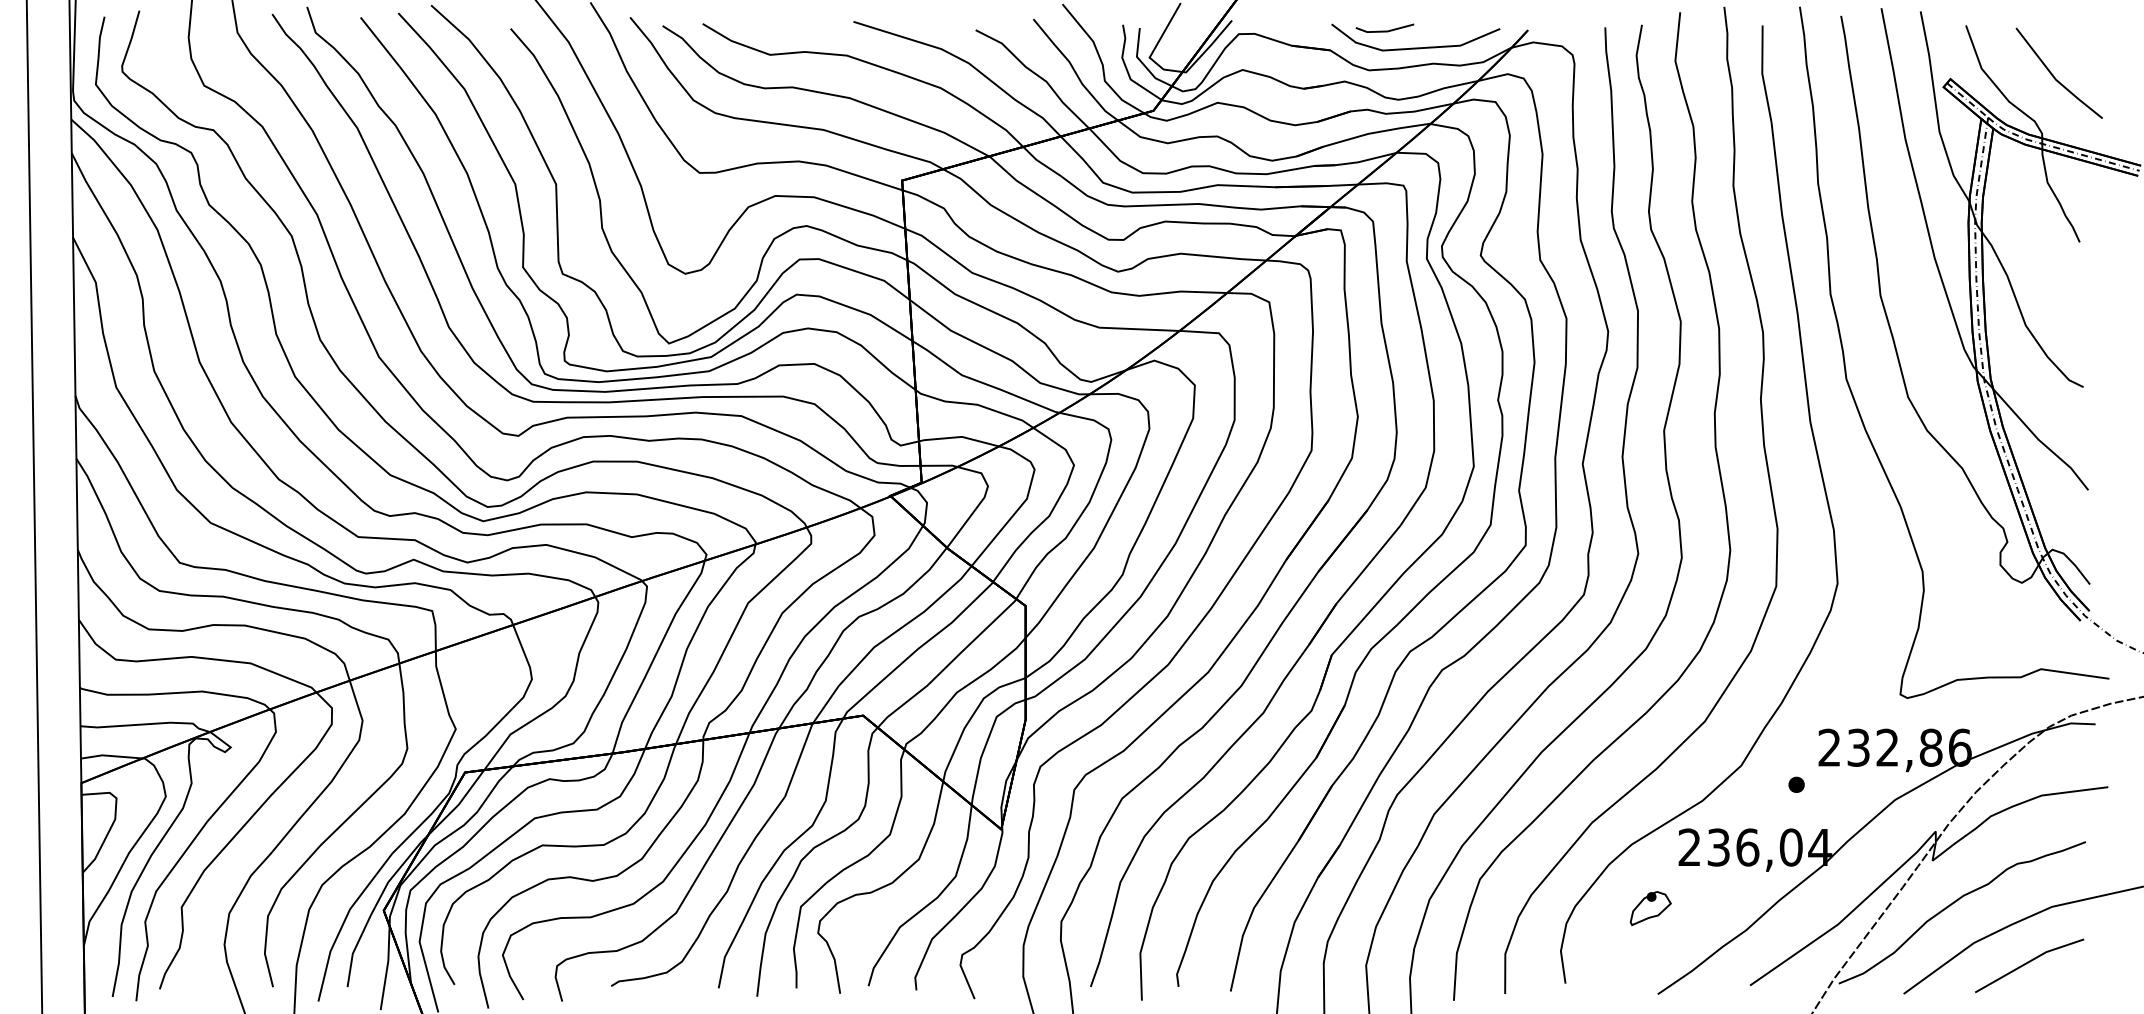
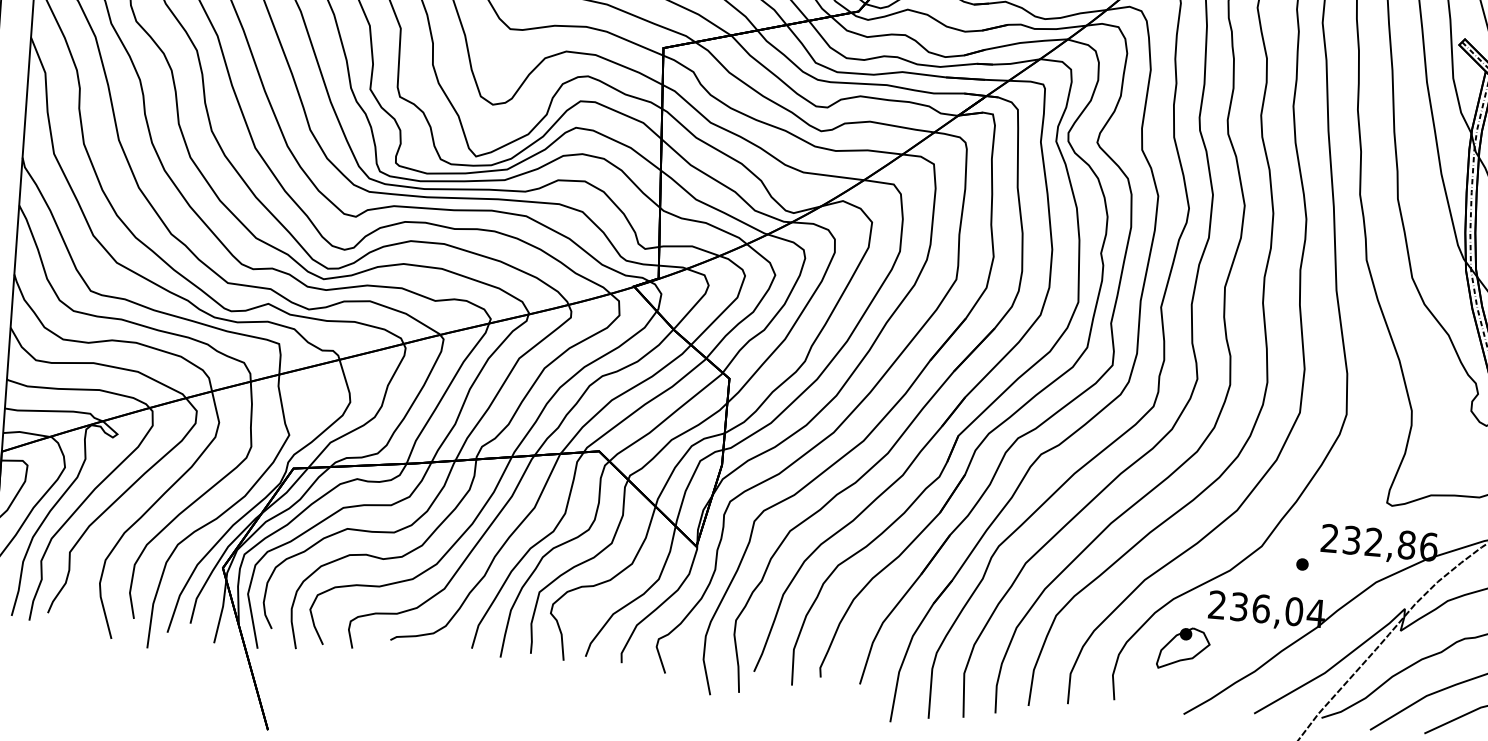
part: (1650, 908) -> (1183, 648), size x1.67

